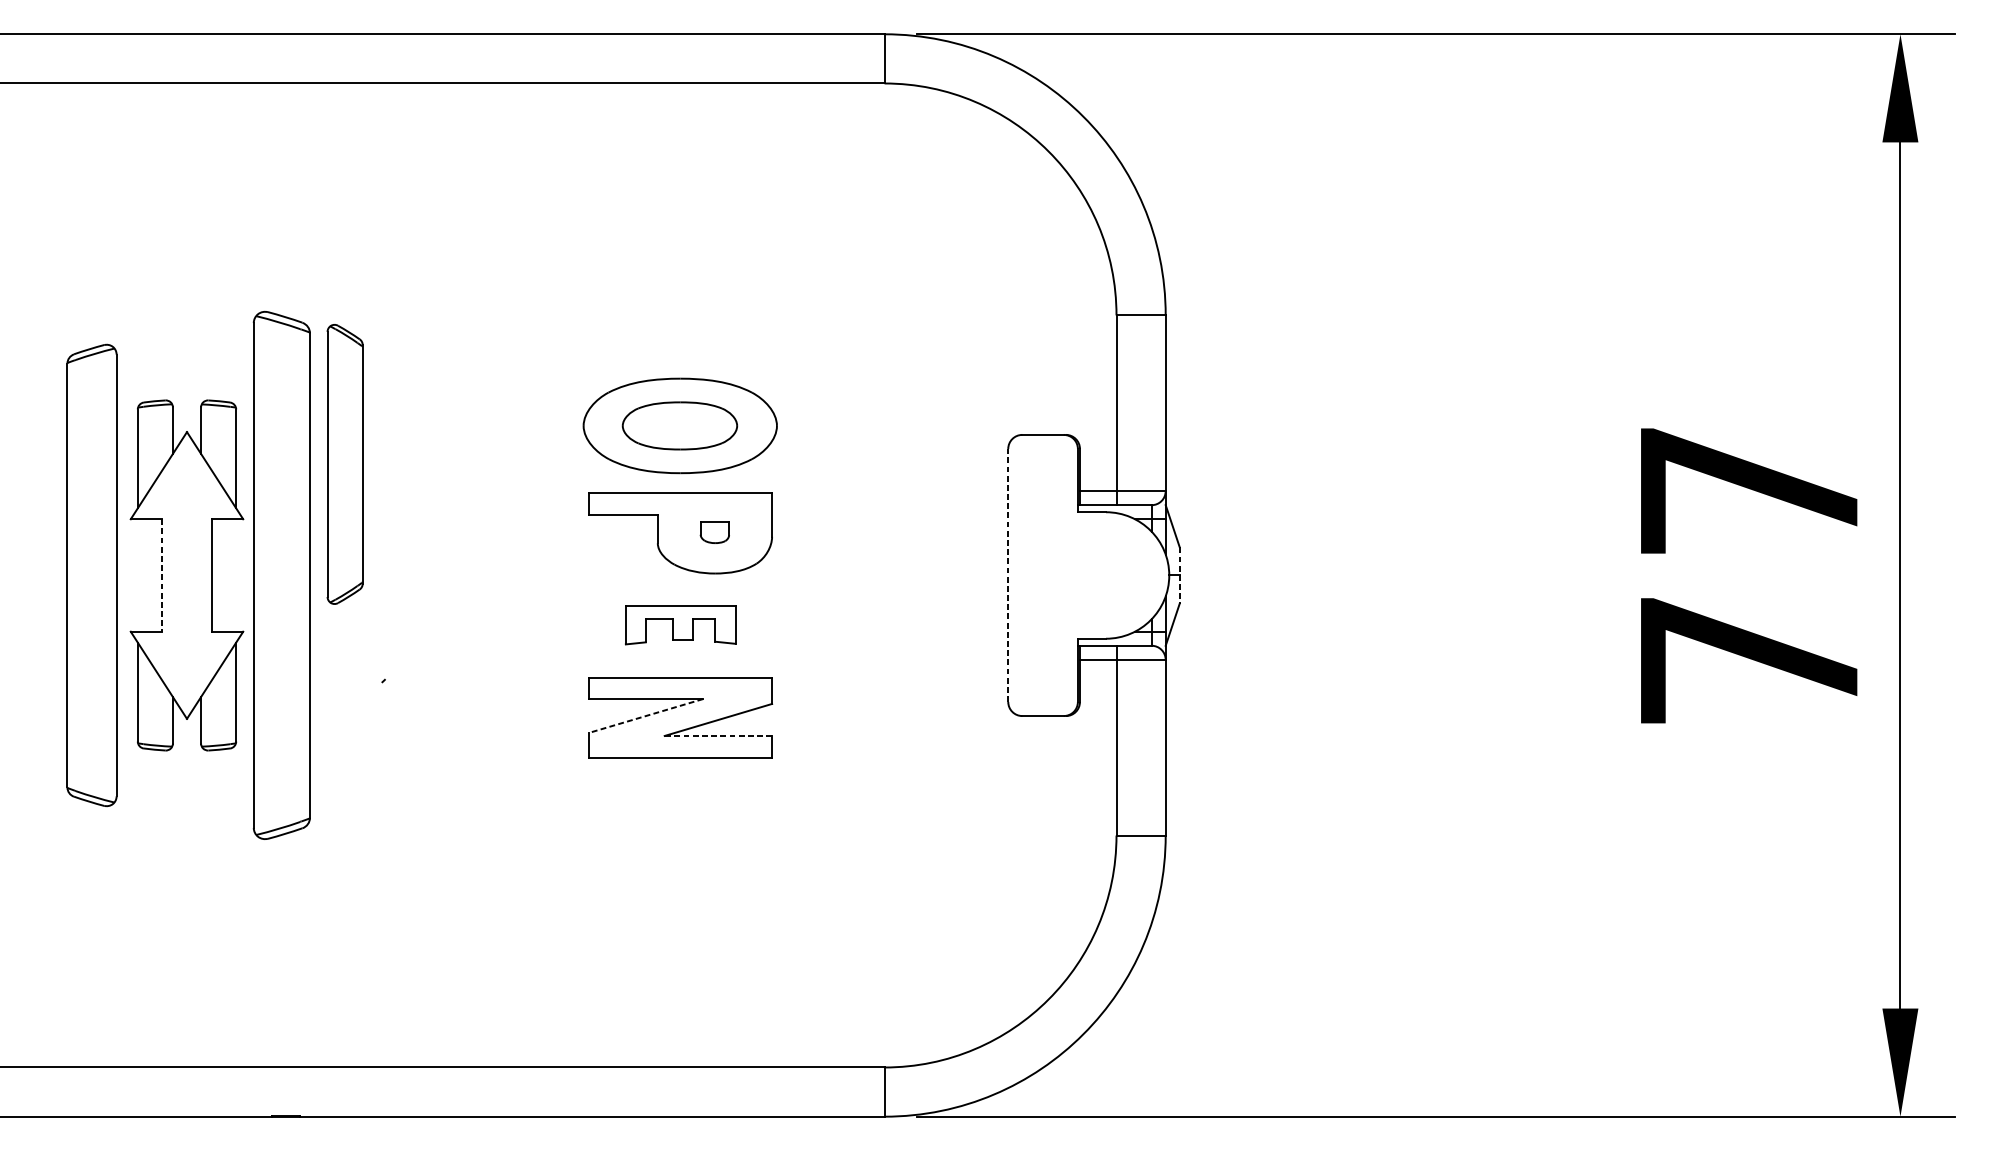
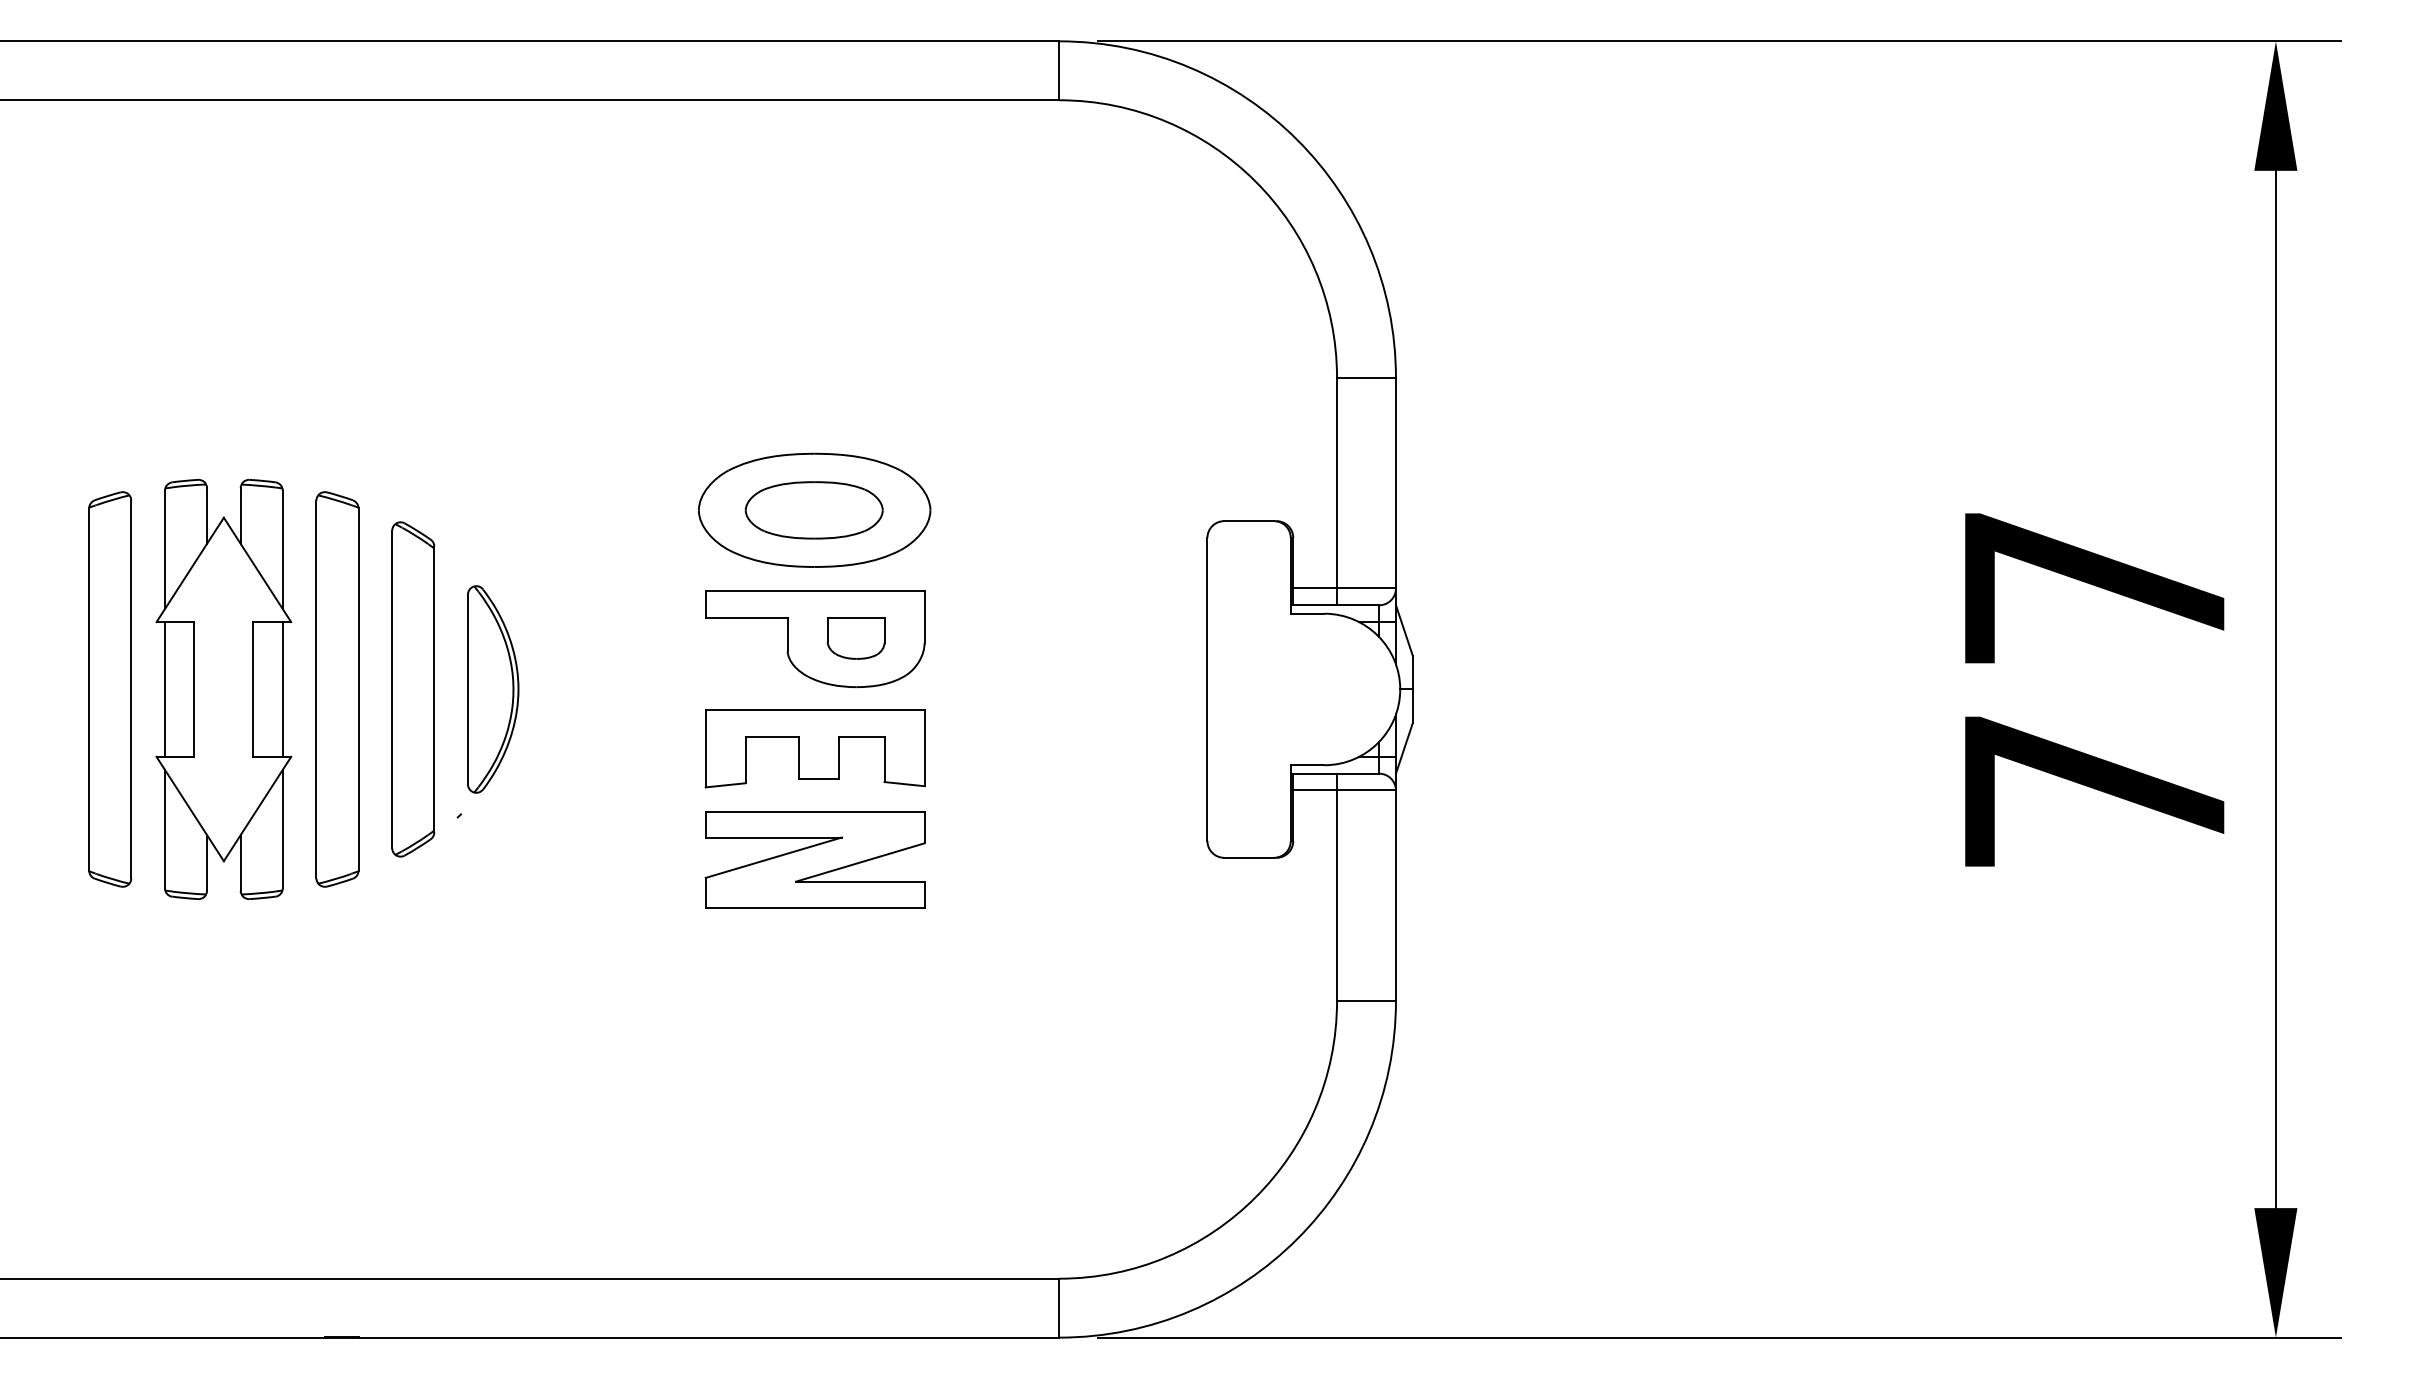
part: (345, 464) -> (413, 689), moved
part: (714, 532) -> (855, 638), size x1.67
part: (92, 575) -> (110, 689), size x0.71
line: (137, 575) -> (164, 689), added
line: (162, 575) -> (194, 689), dashed -> solid
line: (235, 575) -> (282, 689), added
part: (281, 575) -> (337, 689), size x0.62
part: (412, 575) -> (493, 689), added
line: (1008, 575) -> (1207, 689), dashed -> solid
line: (1179, 575) -> (1412, 689), dashed -> solid
part: (680, 624) -> (814, 748), size x1.67
line: (645, 715) -> (773, 857), dashed -> solid
line: (717, 735) -> (859, 881), dashed -> solid

